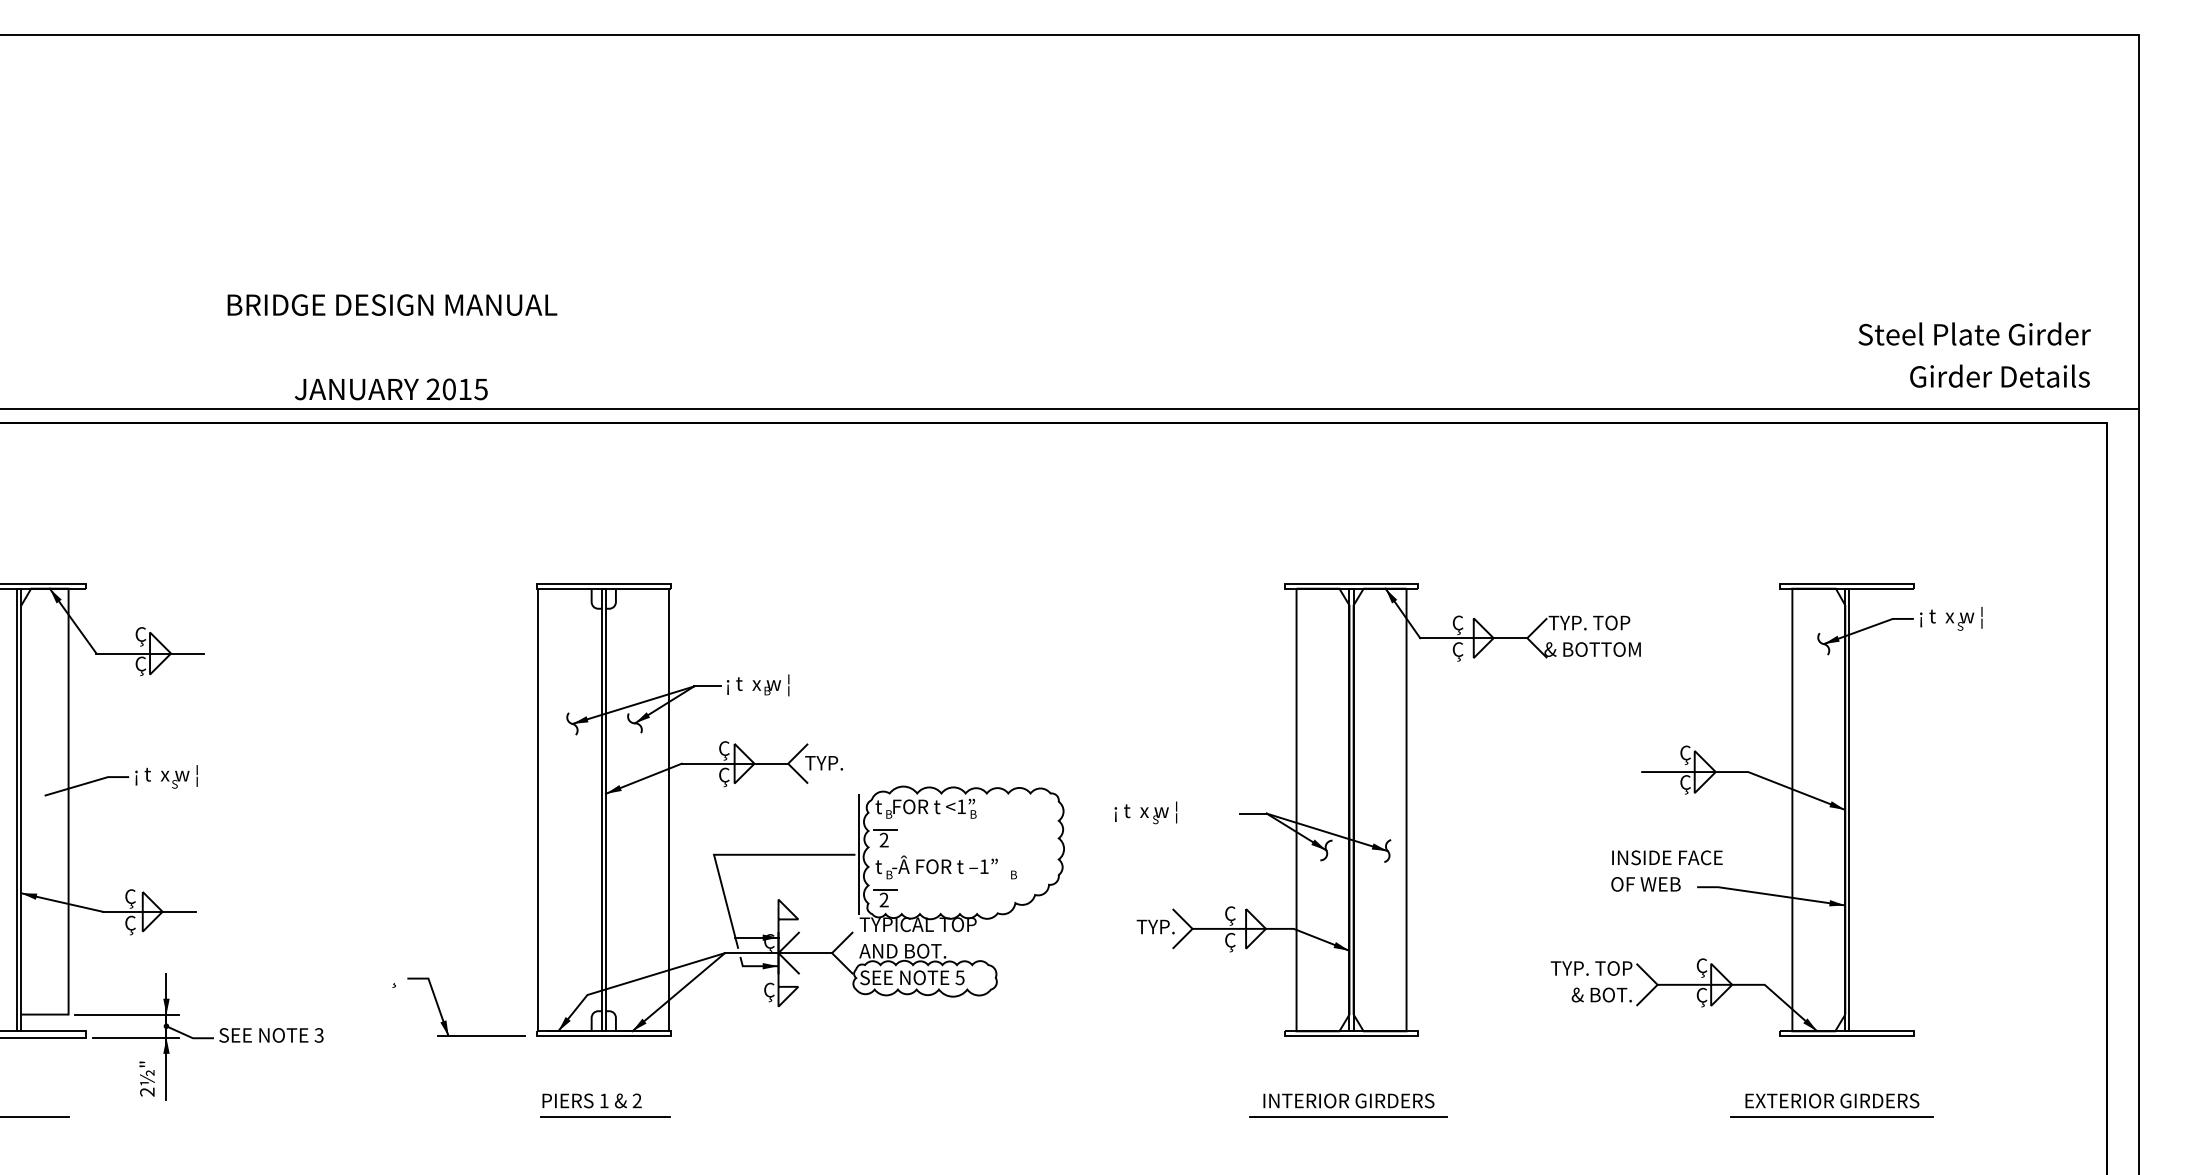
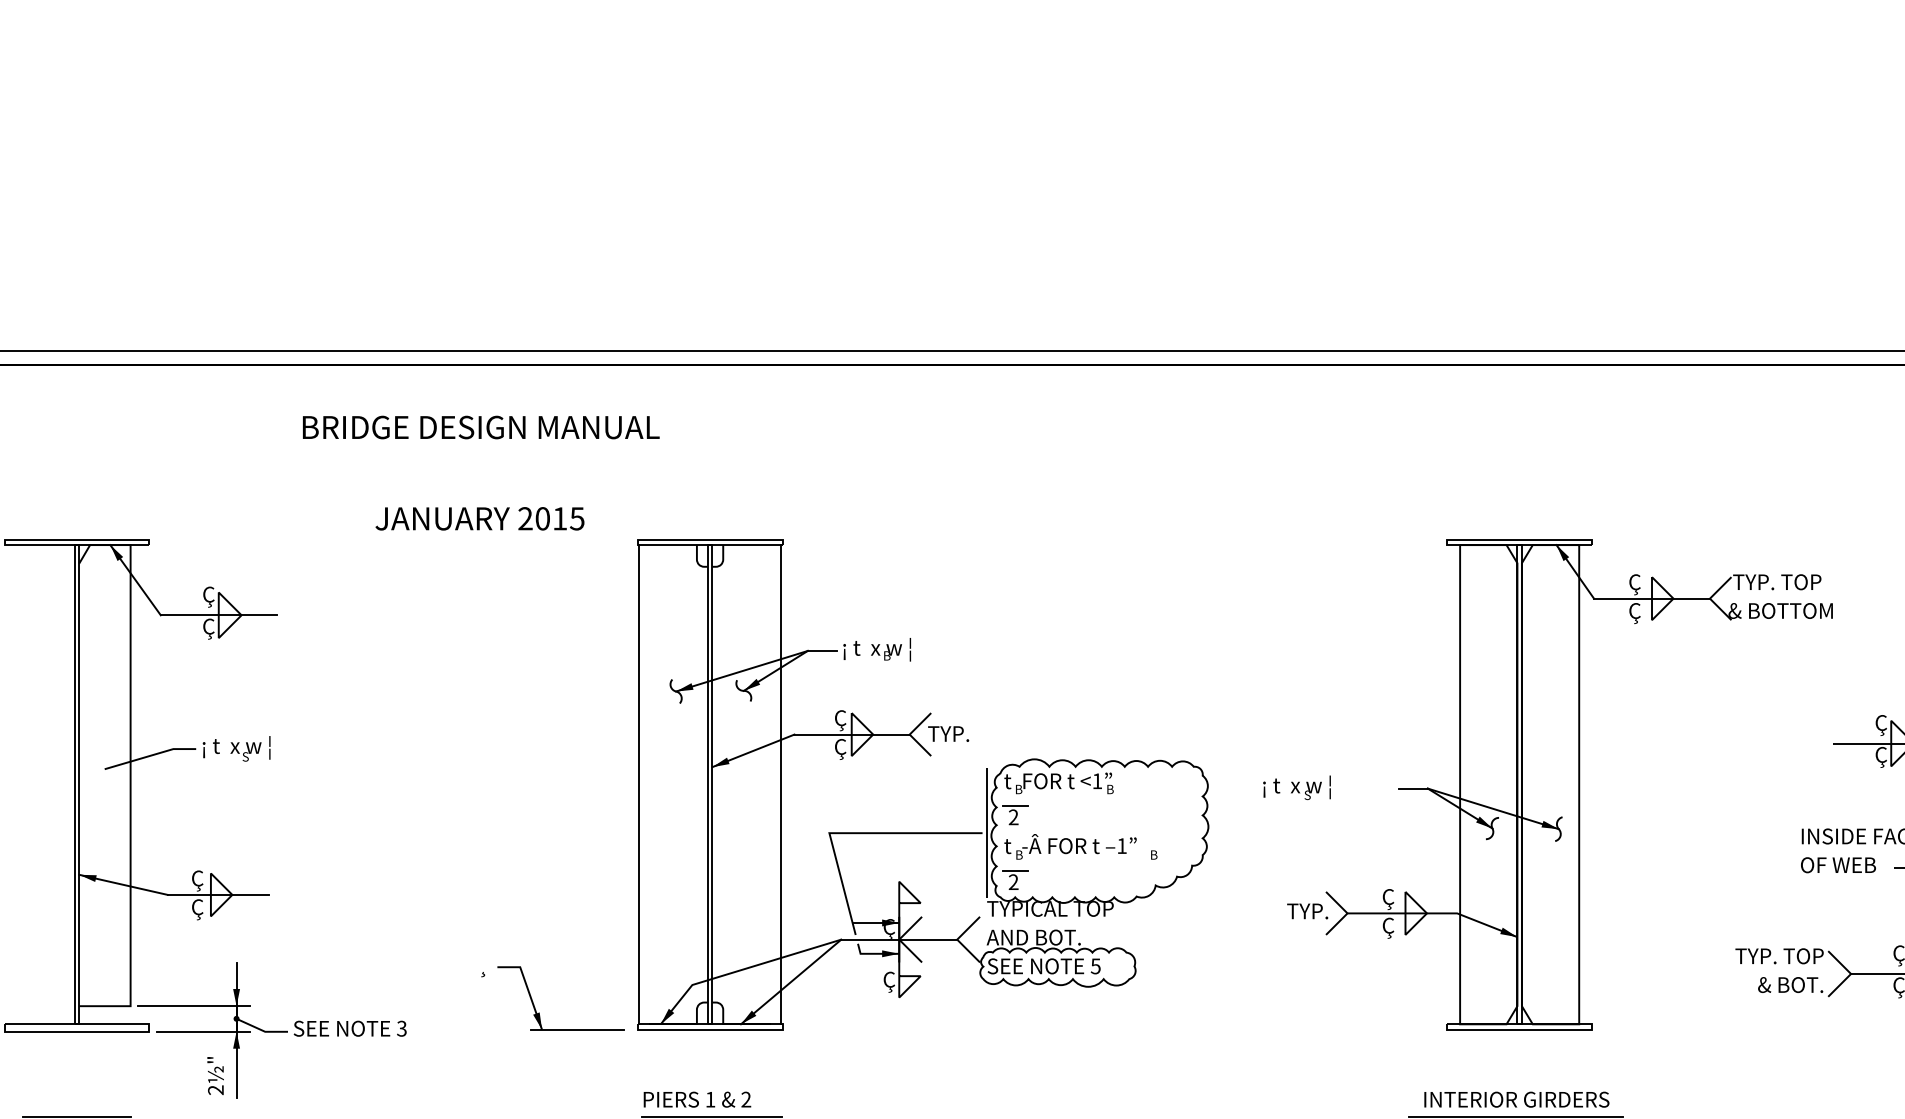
text: (392, 347) -> (481, 473), moved

